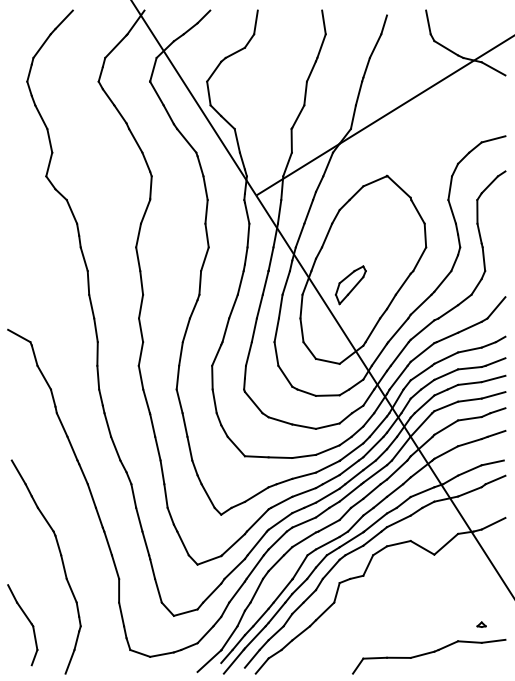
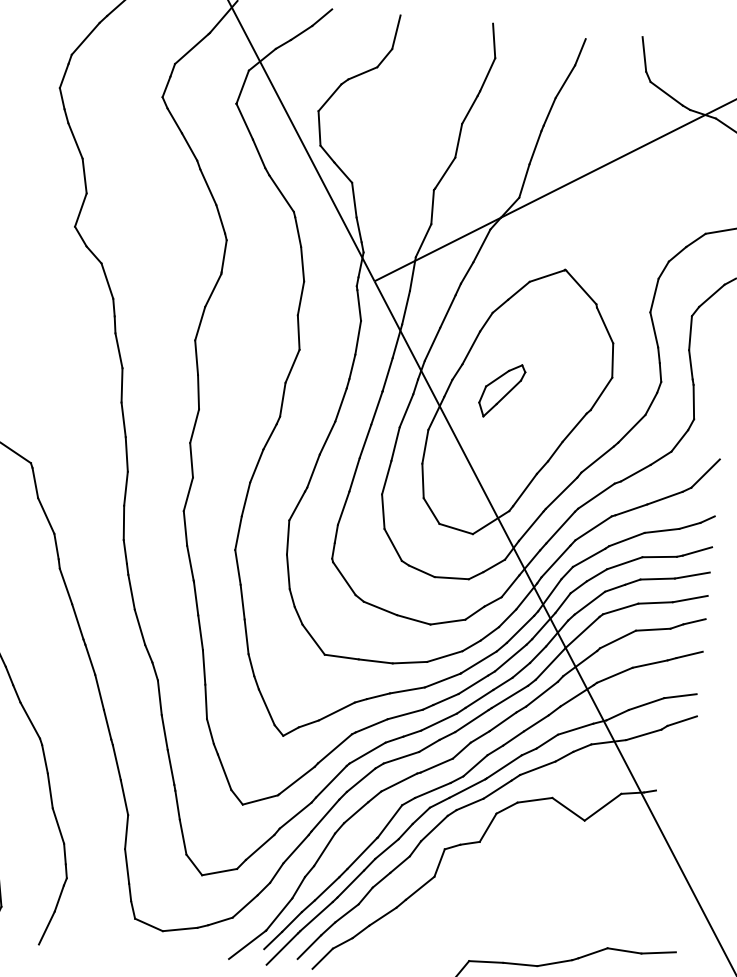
part: (350, 285) -> (501, 391), moved
line: (493, 523) -> (673, 783), removed
part: (481, 624) -> (643, 927), removed

